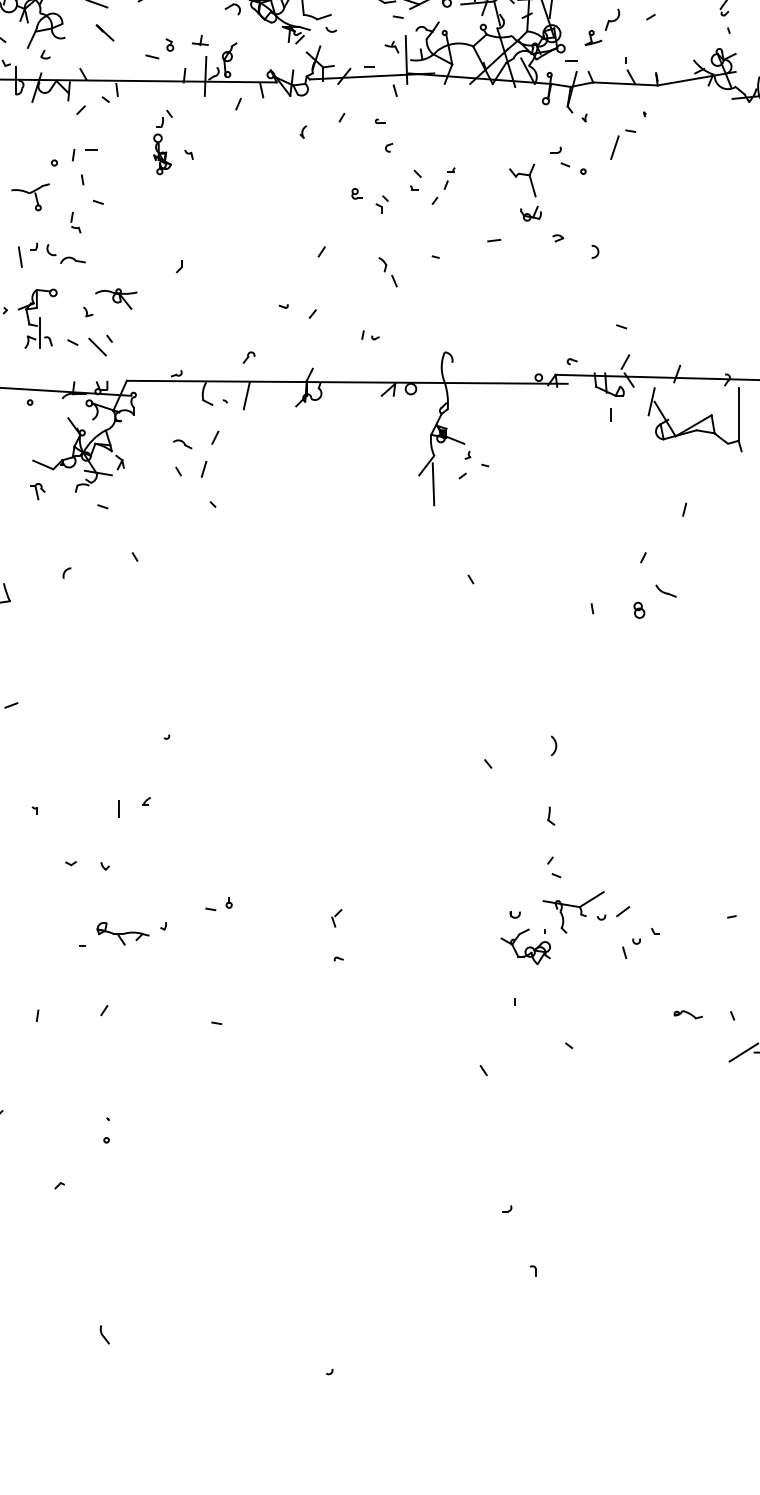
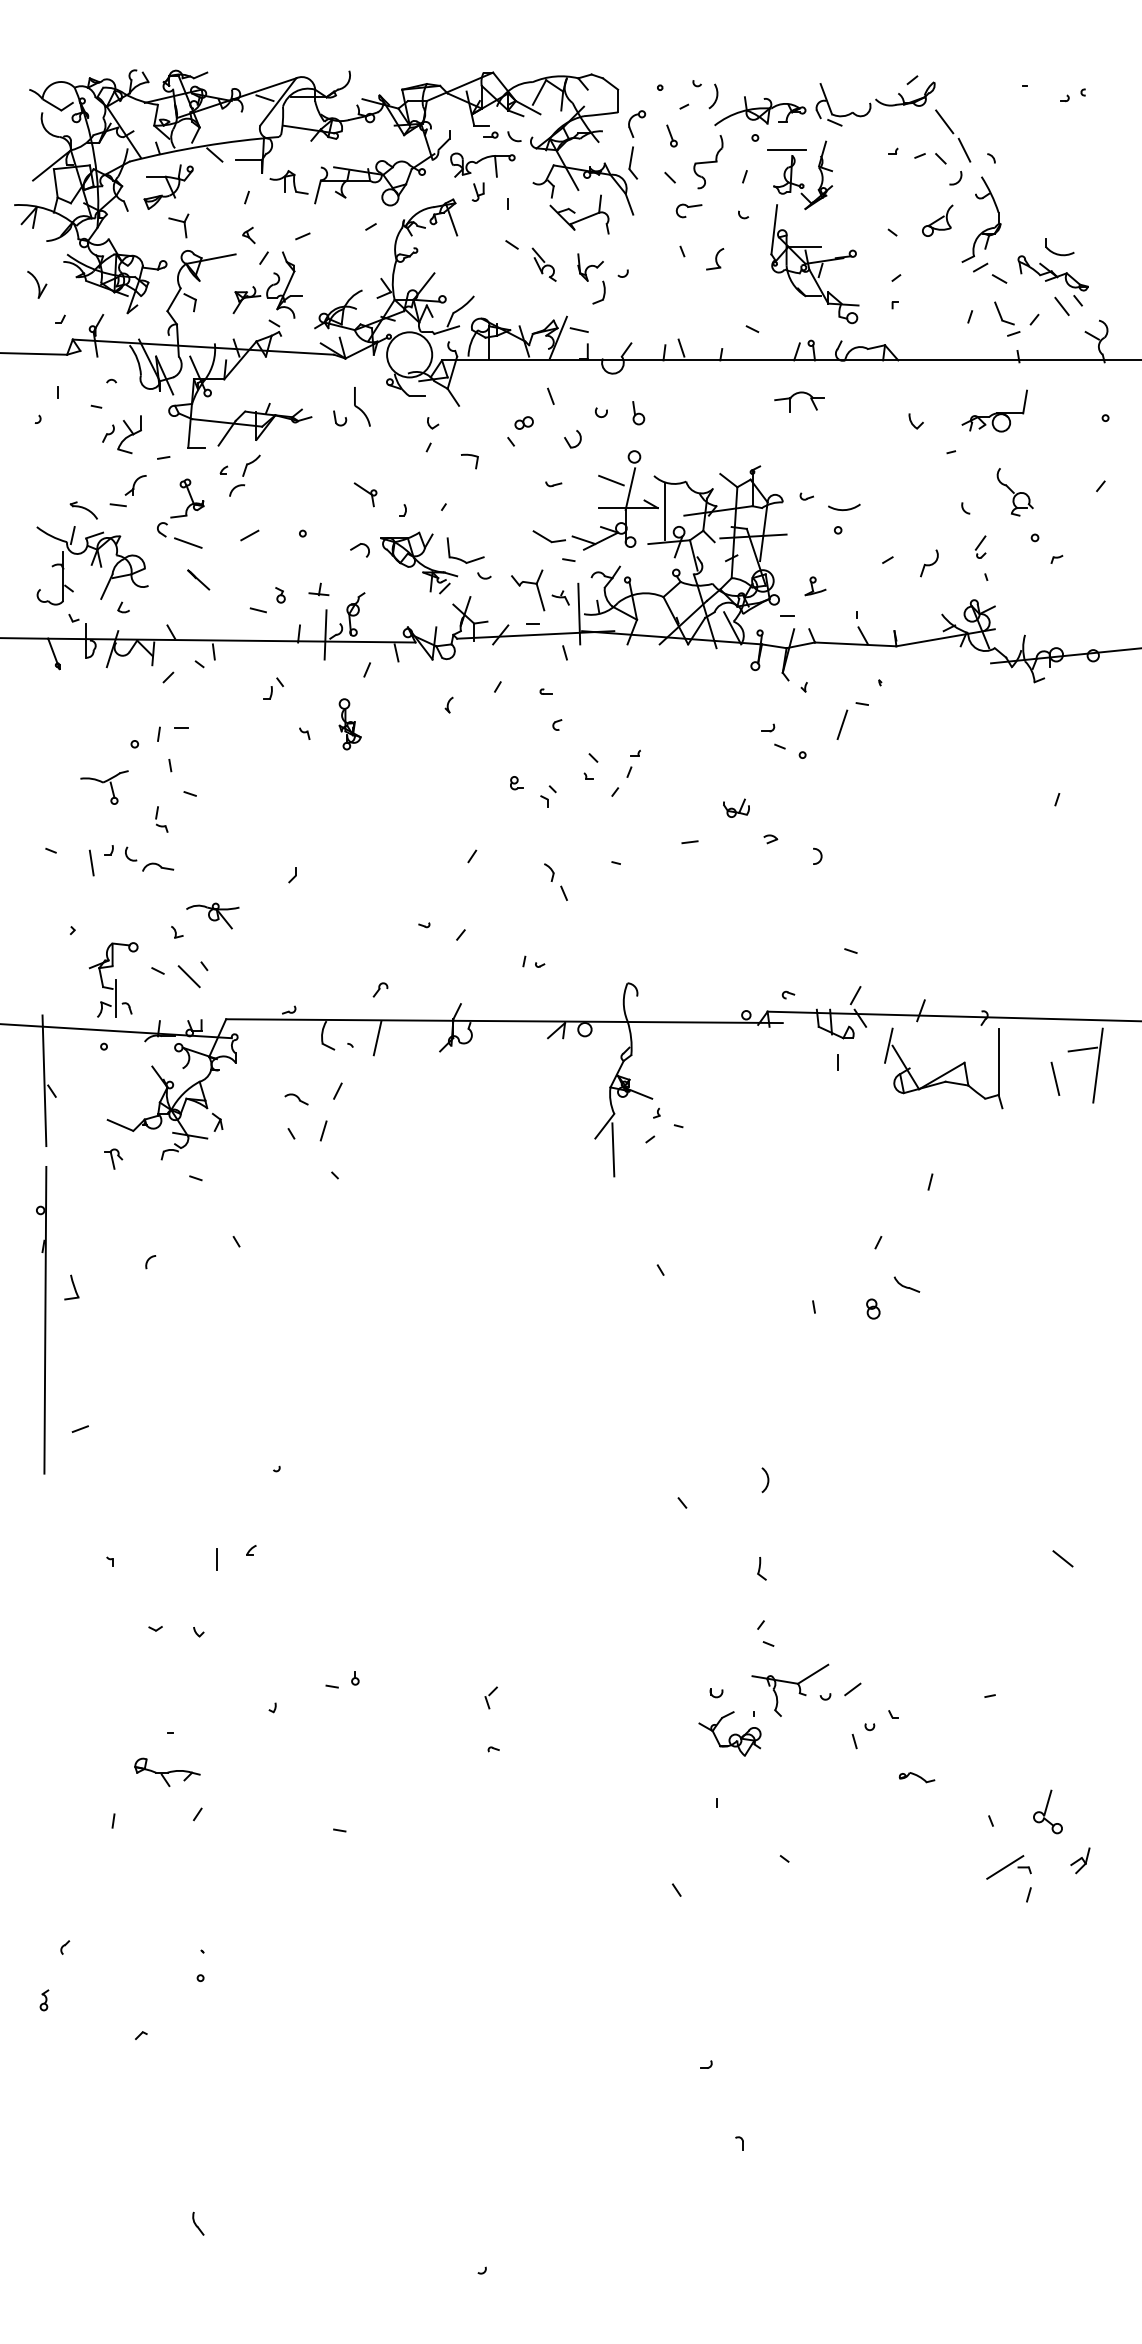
part: (612, 19) -> (929, 563), moved
part: (161, 154) -> (349, 724), moved
part: (523, 175) -> (528, 583), moved
part: (37, 318) -> (113, 979), moved
part: (123, 933) -> (167, 1772), moved
part: (687, 1014) -> (916, 1777), moved

